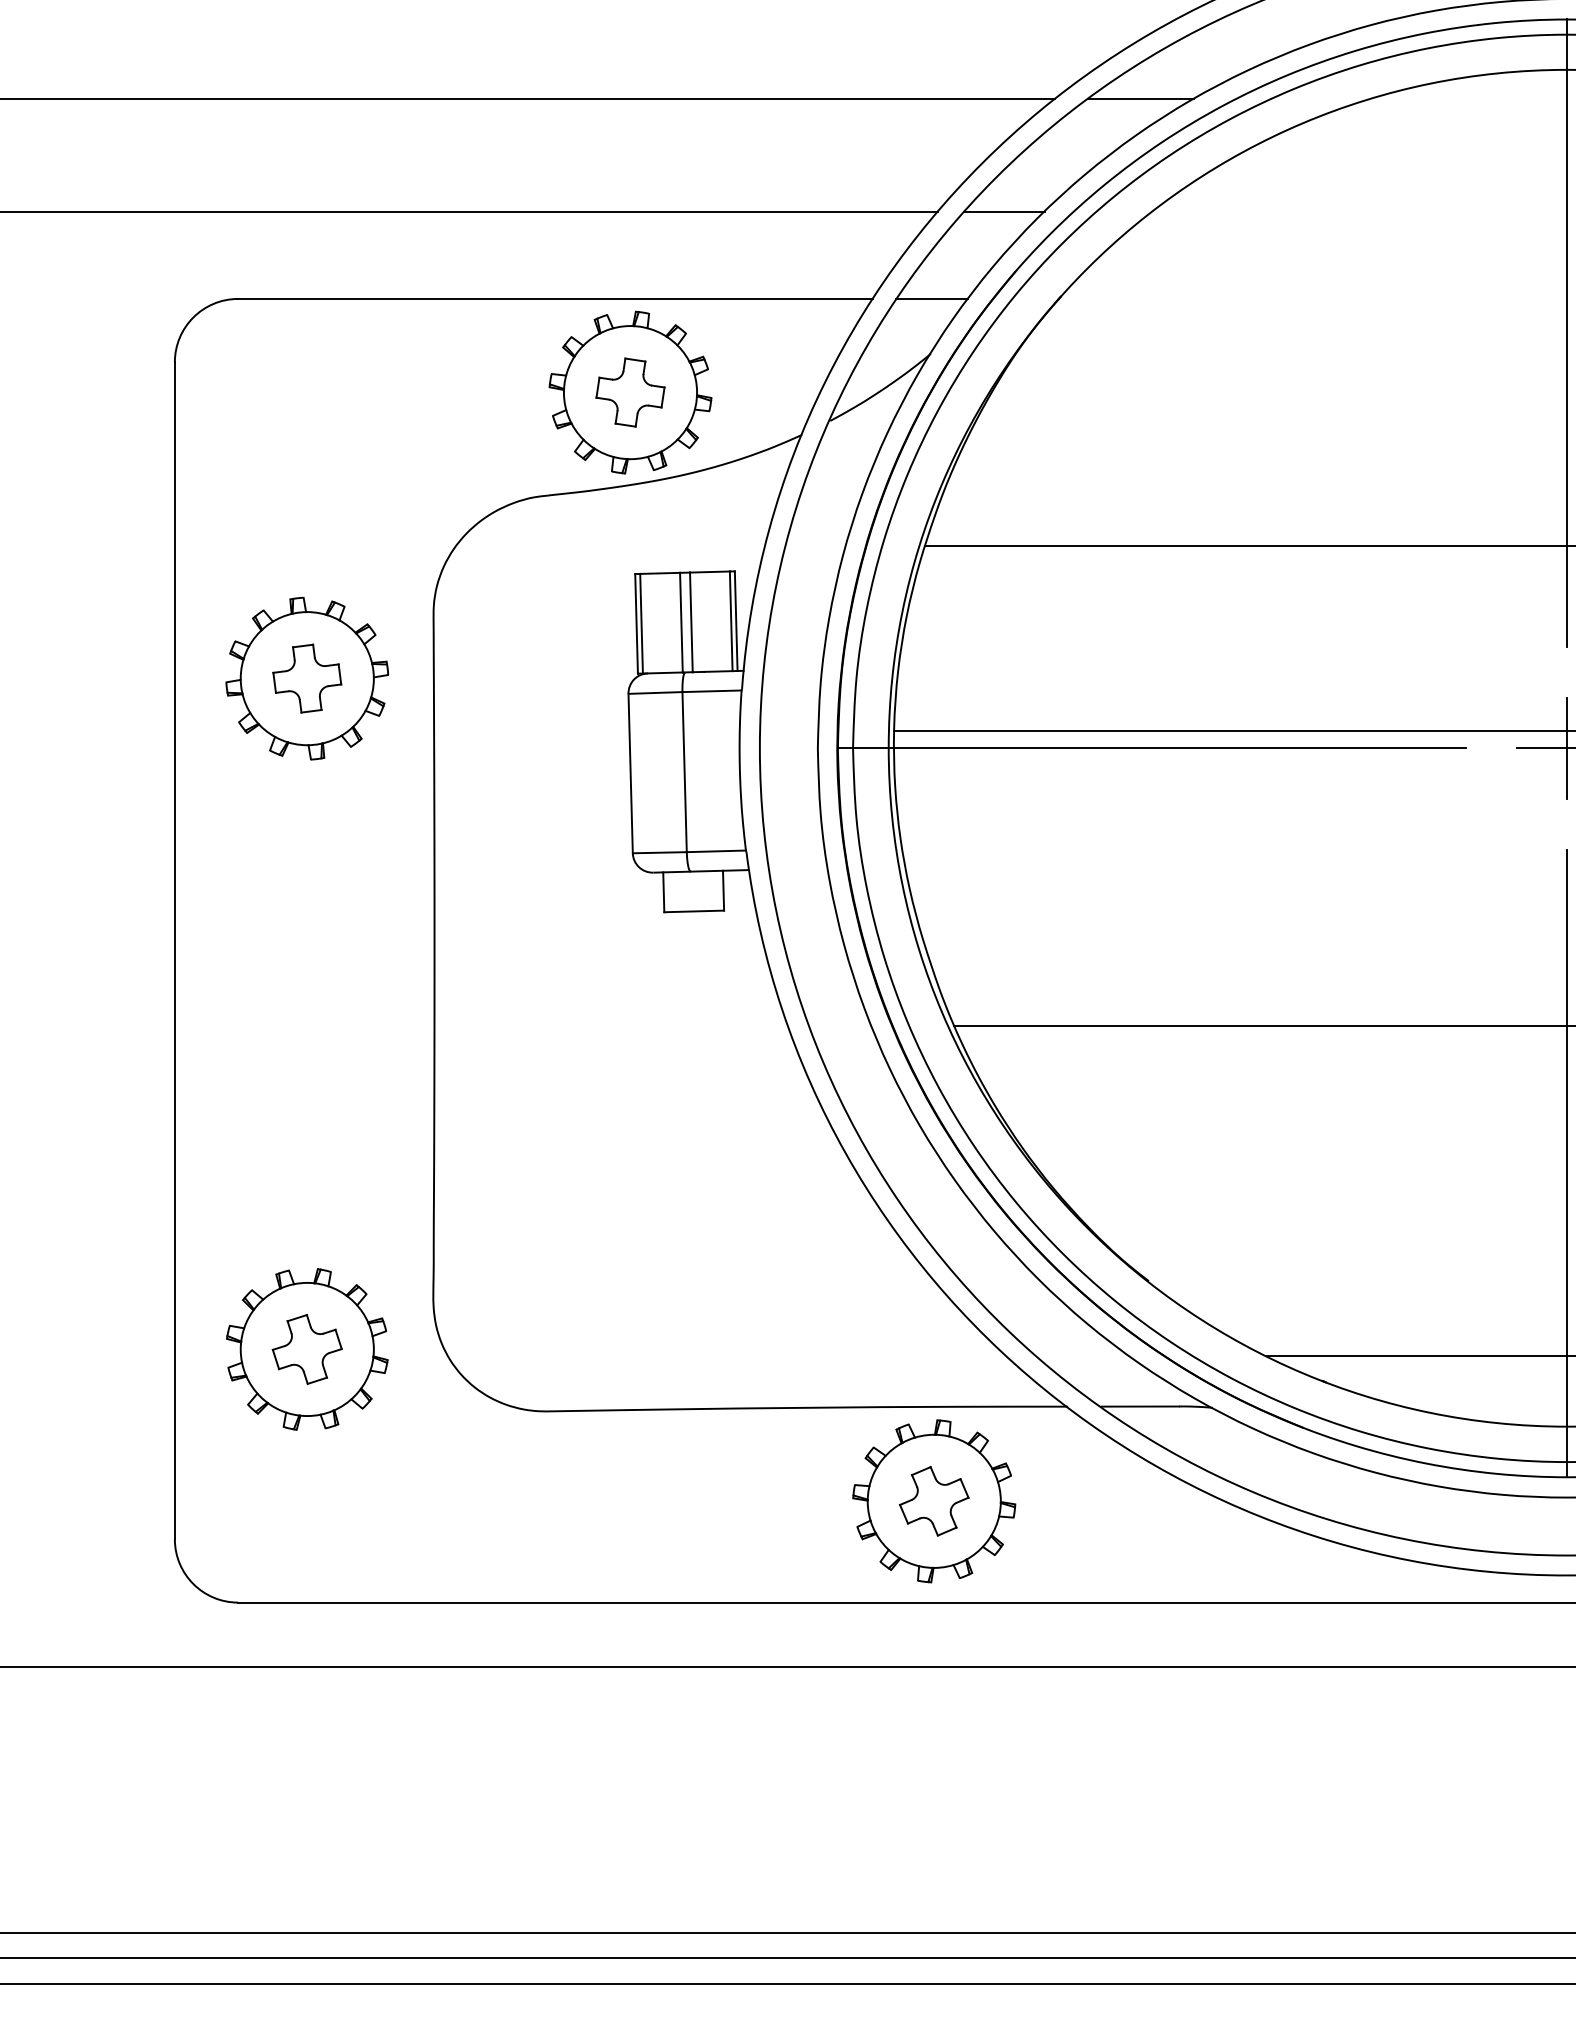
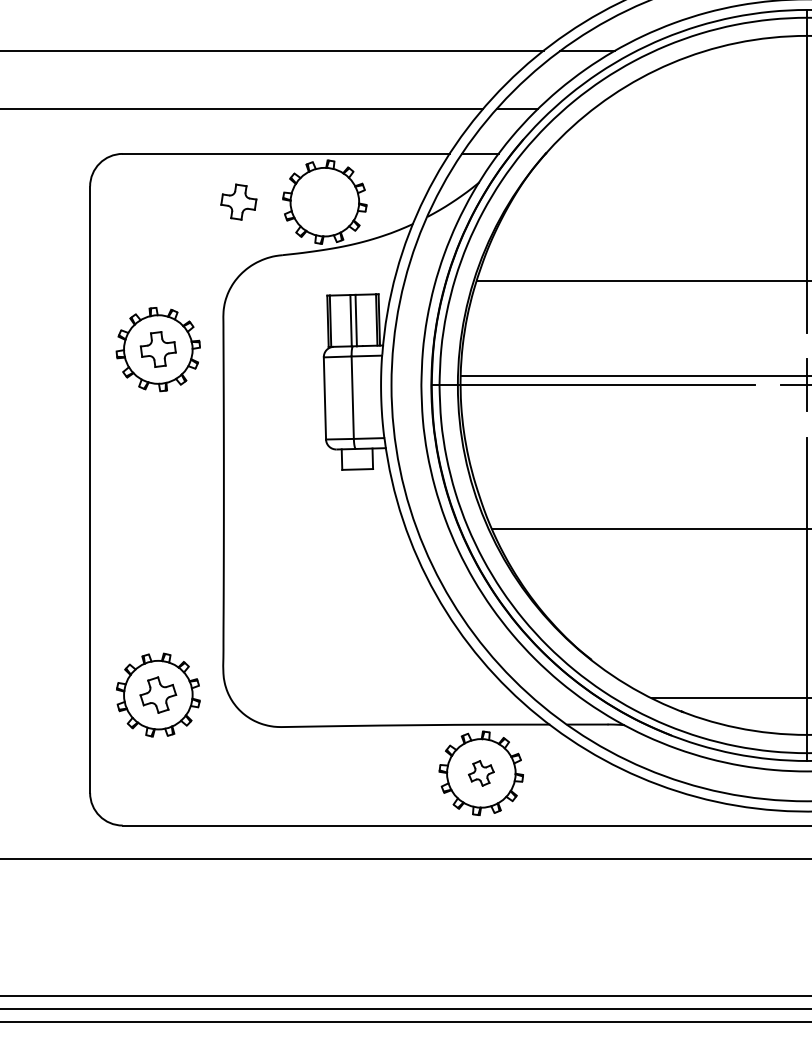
part: (629, 391) -> (238, 201), moved
part: (934, 1501) -> (481, 773), size x0.7

